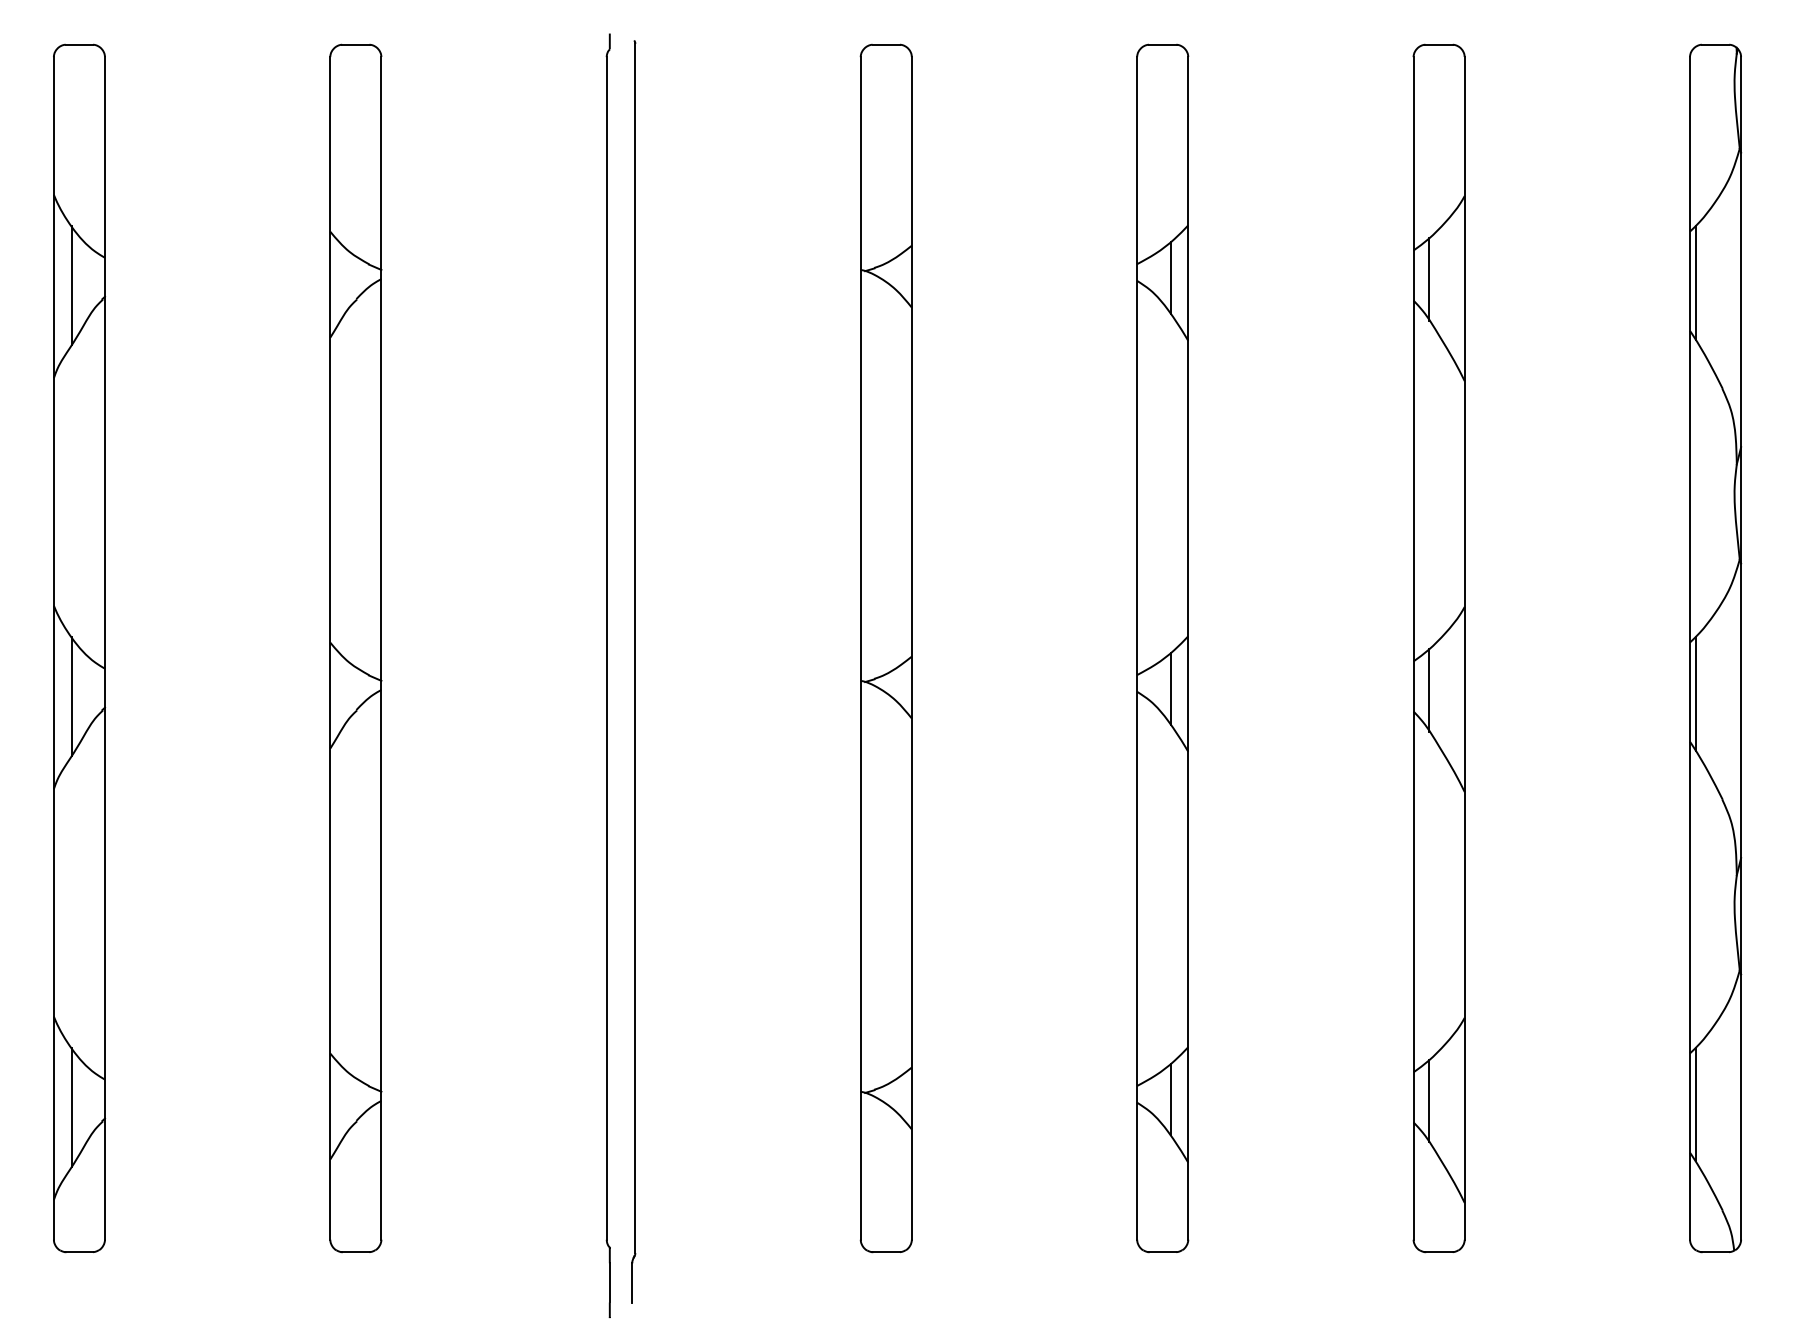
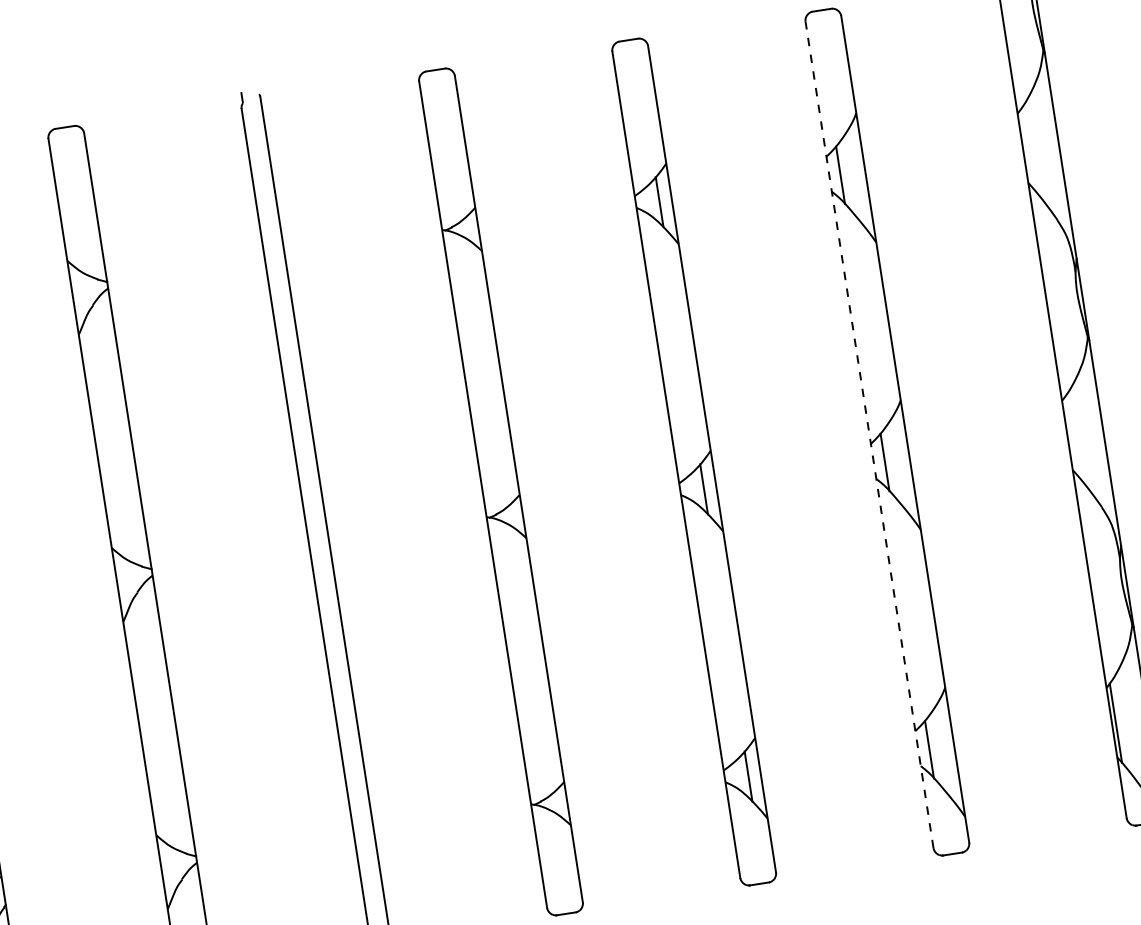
line: (1695, 282) -> (1026, 148), removed
line: (1413, 647) -> (869, 434), solid -> dashed
line: (1695, 693) -> (1071, 435), removed

